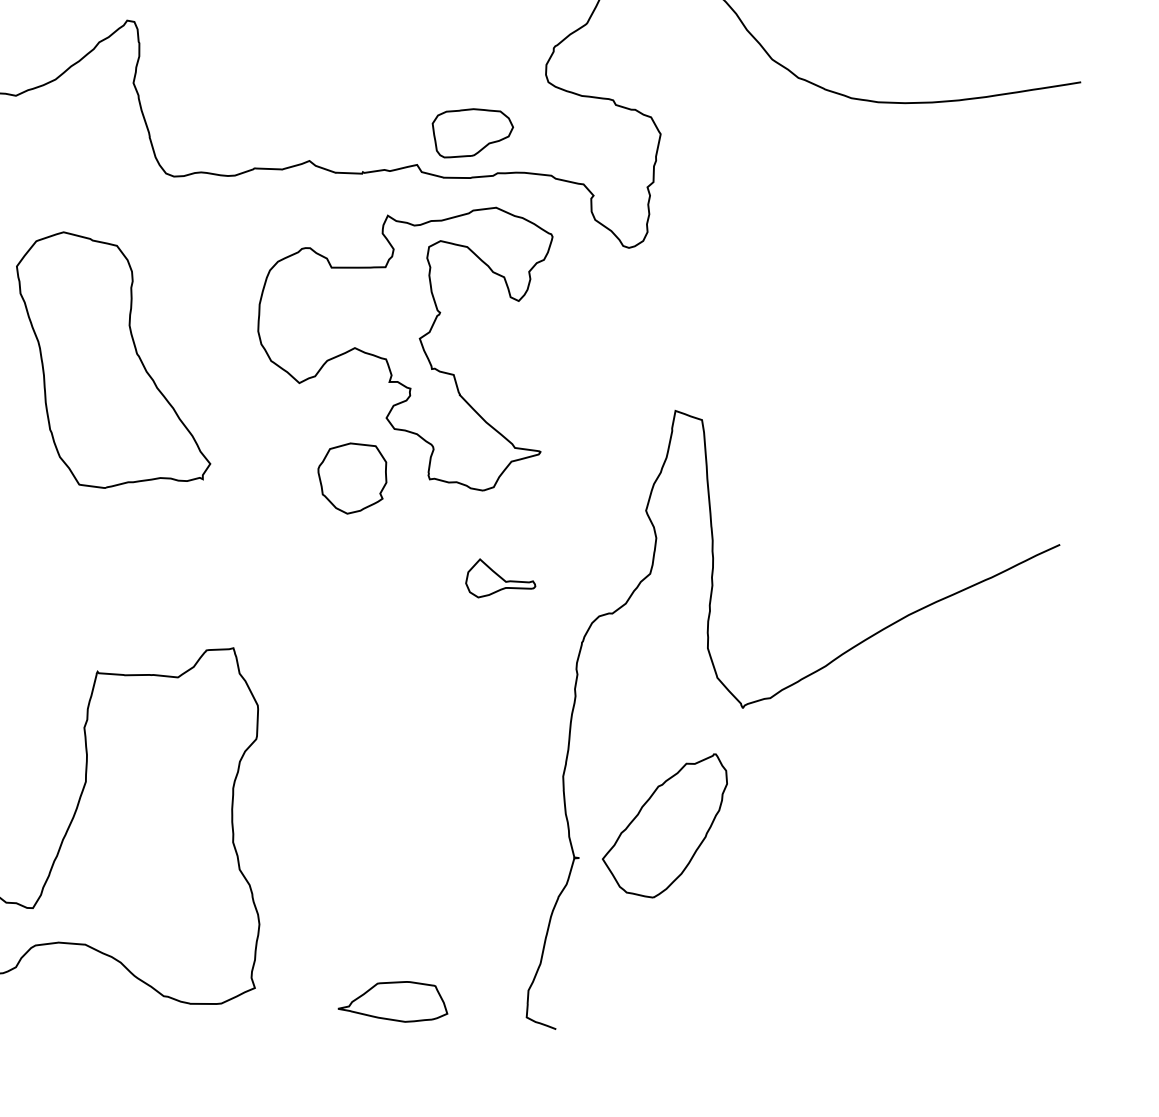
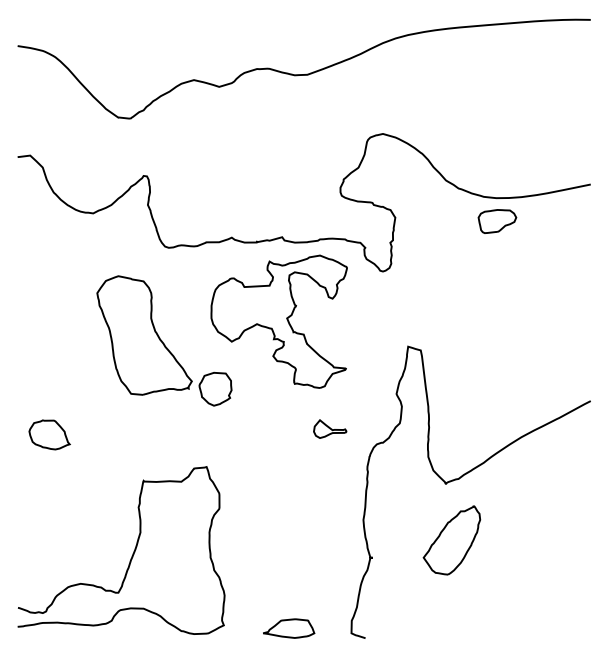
part: (472, 133) -> (497, 221), moved
part: (352, 477) -> (215, 388), moved
part: (663, 825) -> (451, 540), moved

